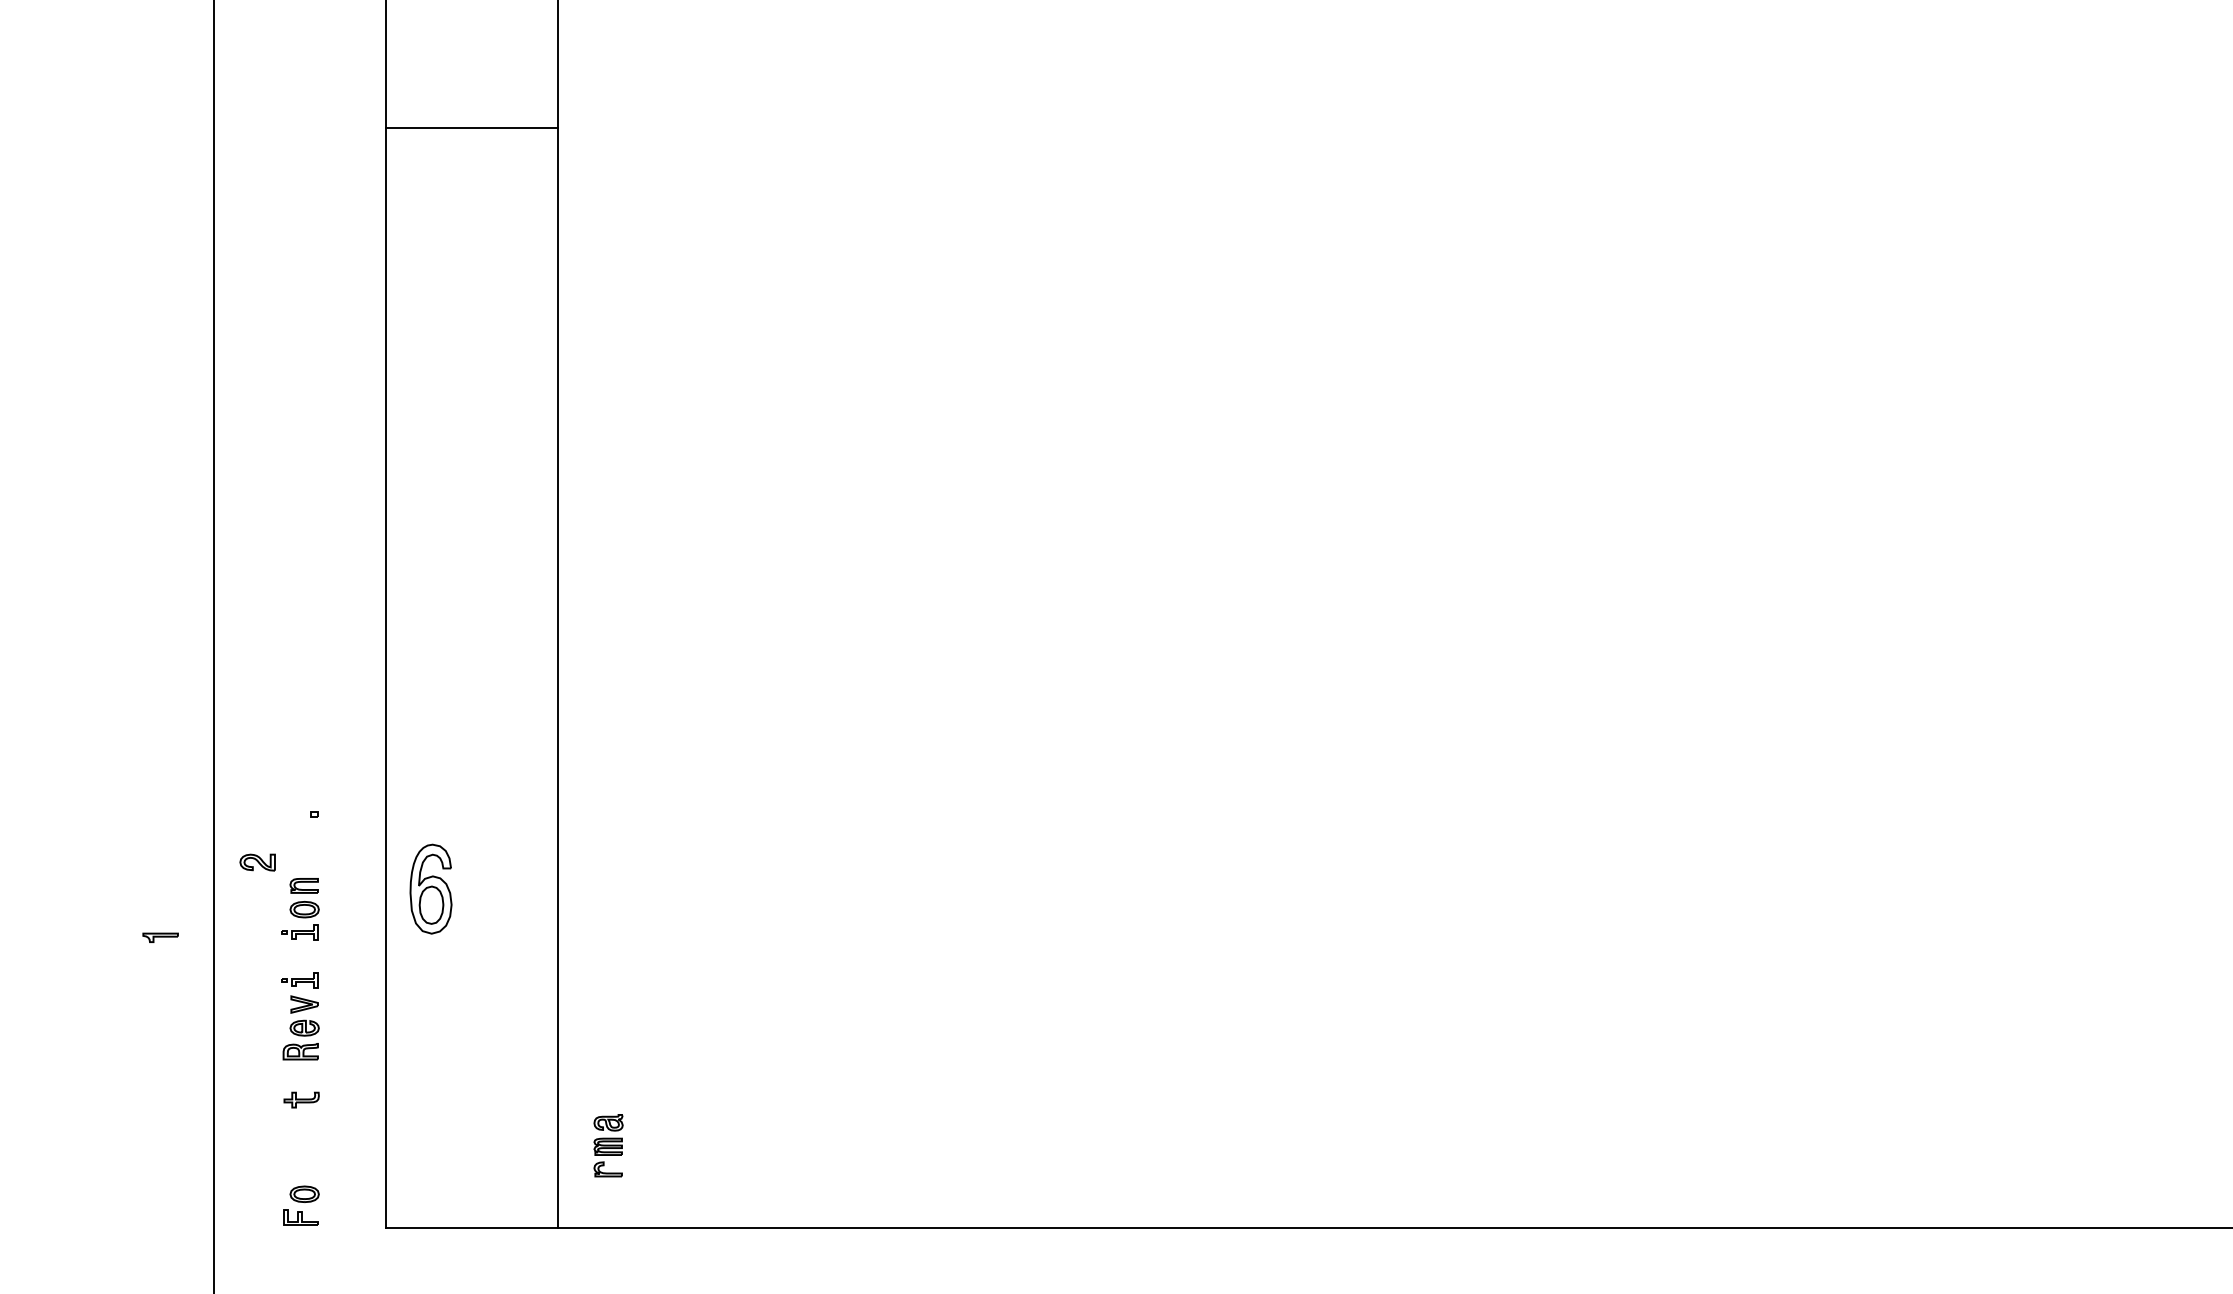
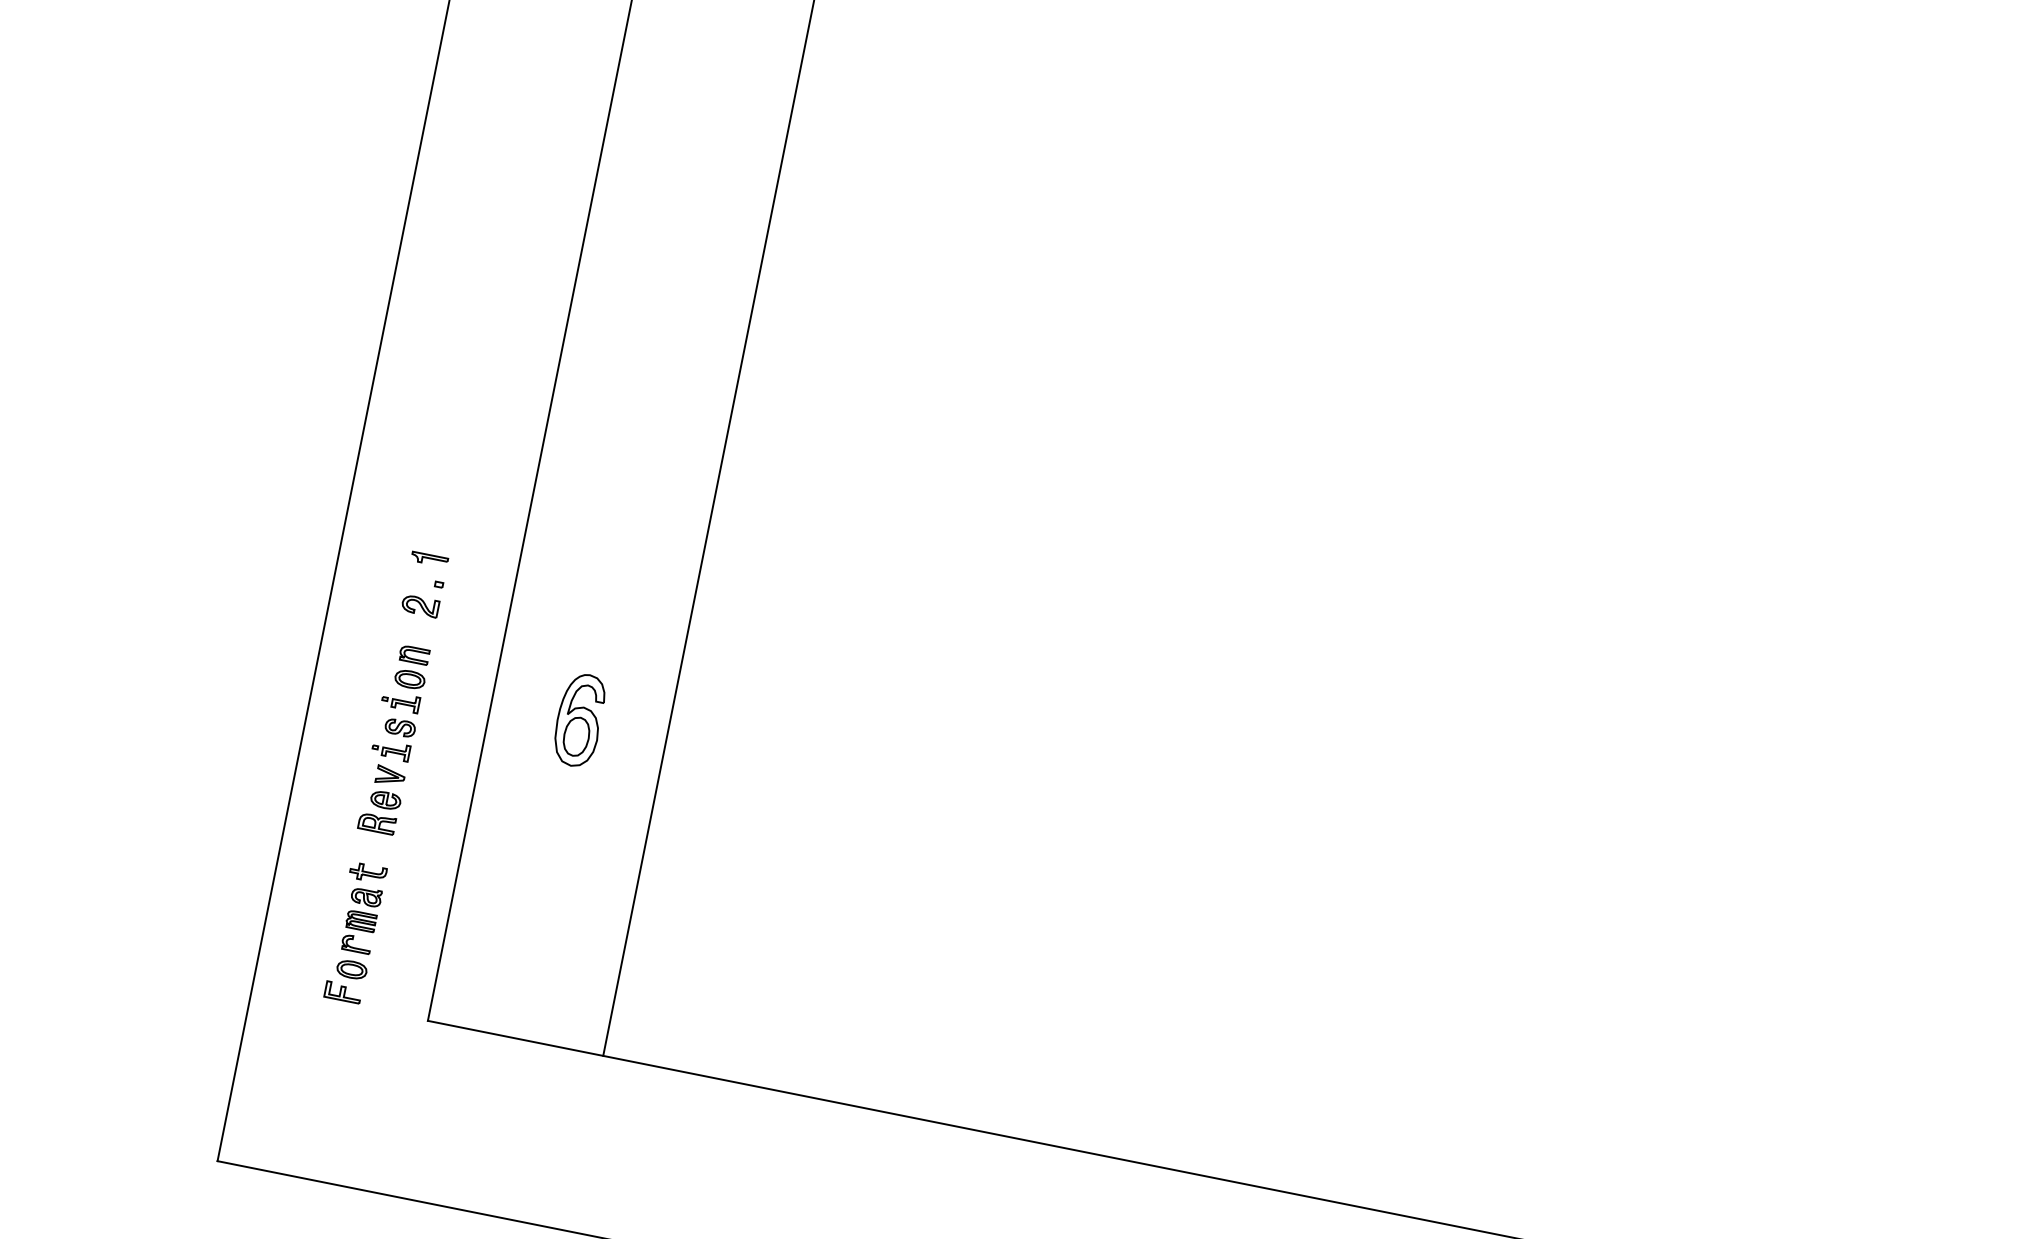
part: (257, 862) -> (420, 606), moved
part: (430, 888) -> (578, 719), moved
part: (160, 937) -> (429, 559), moved
part: (304, 957) -> (400, 728), added
part: (608, 1145) -> (361, 919), moved

